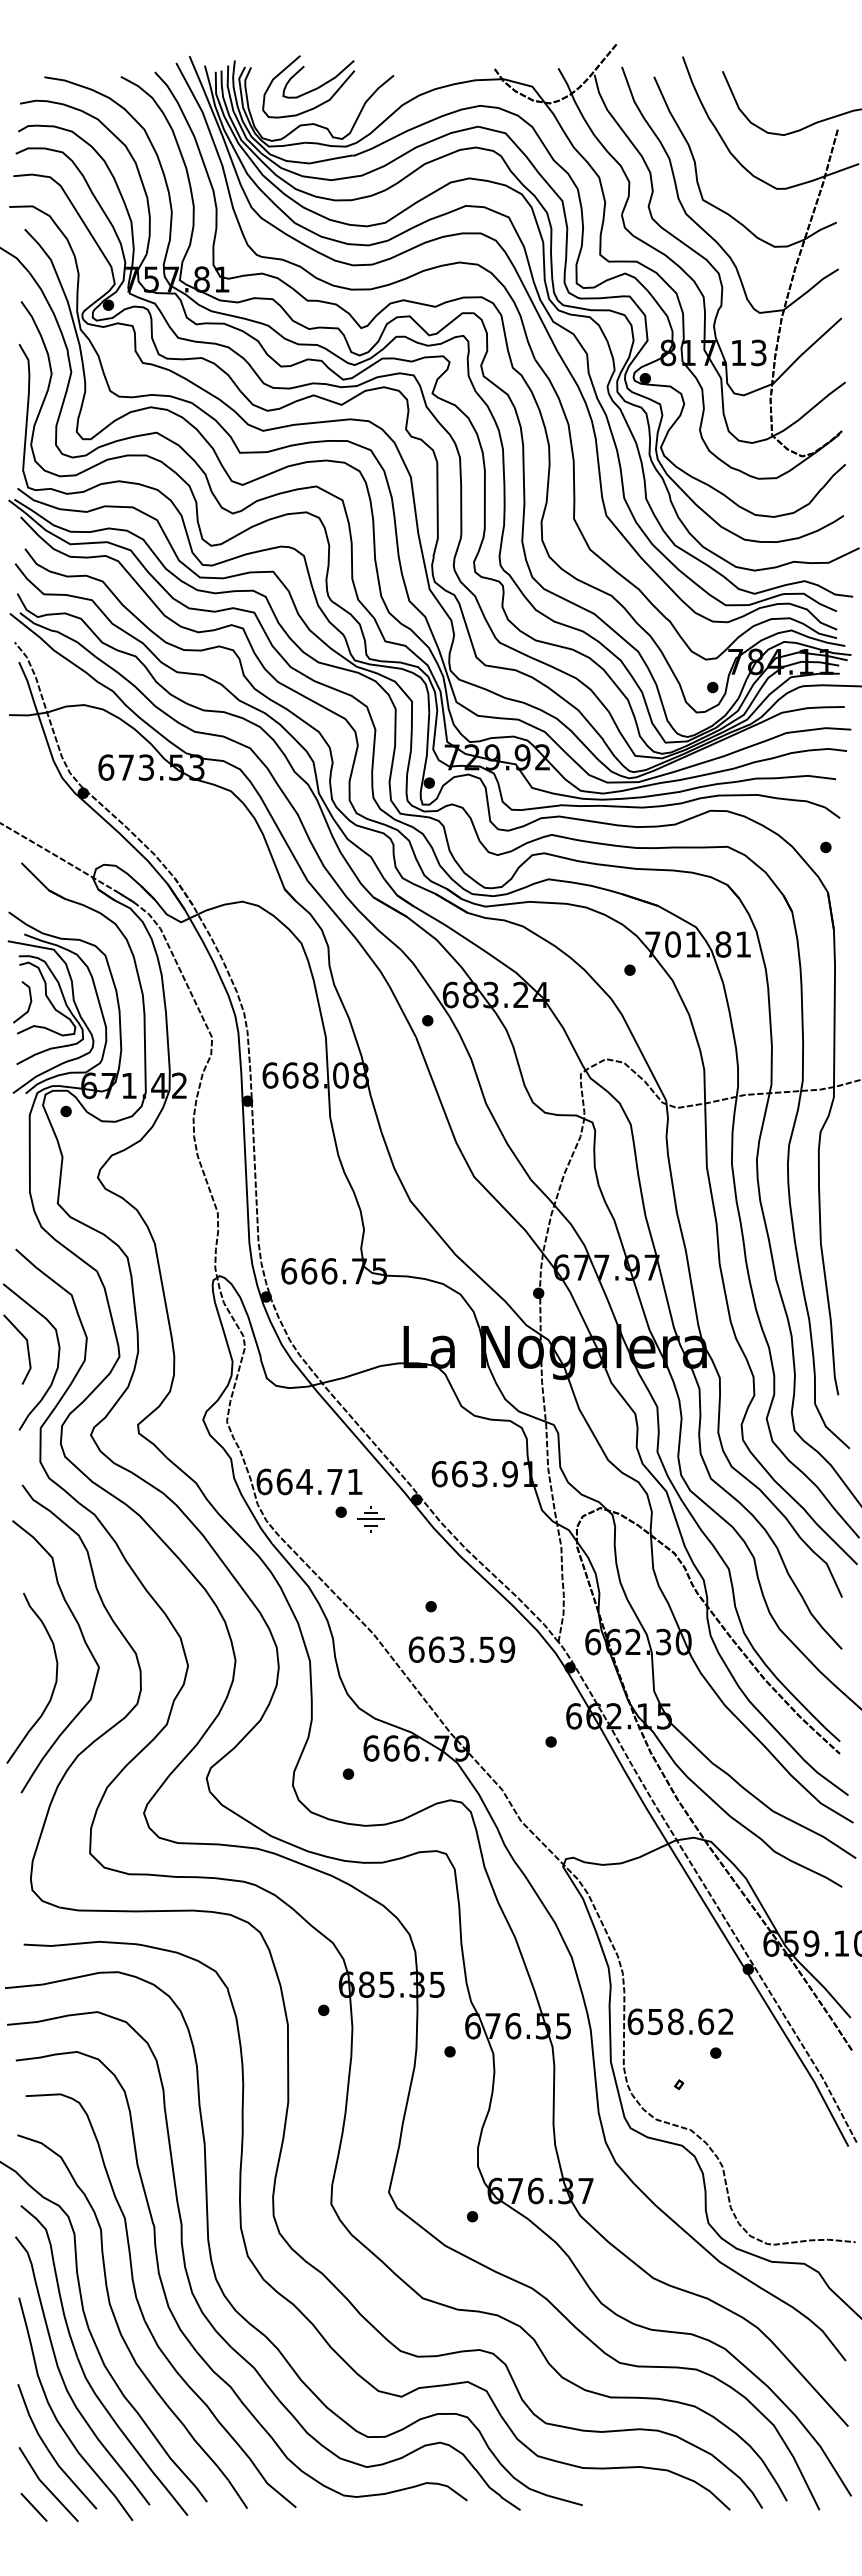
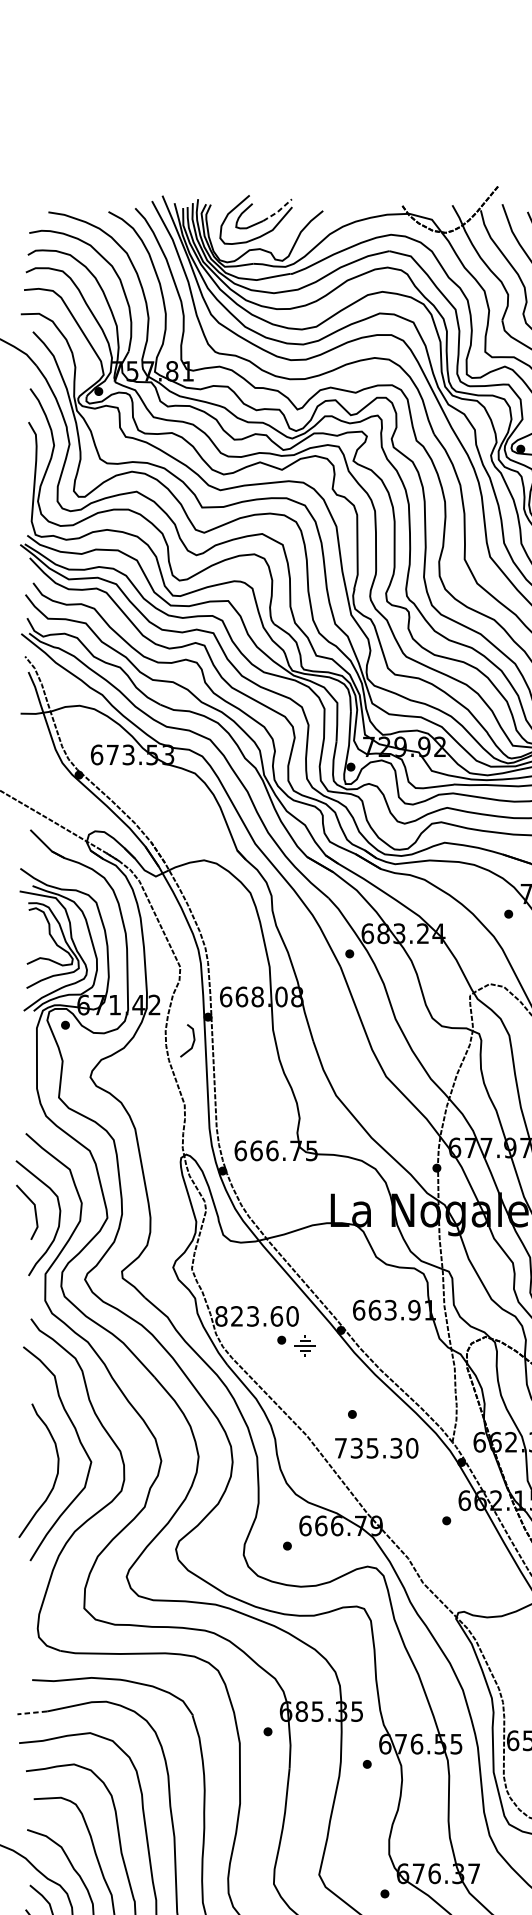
line: (337, 76) -> (278, 211), solid -> dashed
line: (29, 1003) -> (193, 1041), moved
text: (309, 1481) -> (256, 1316), 664.71 -> 823.60
text: (461, 1649) -> (376, 1448), 663.59 -> 735.30
line: (23, 1986) -> (31, 1712), solid -> dashed

